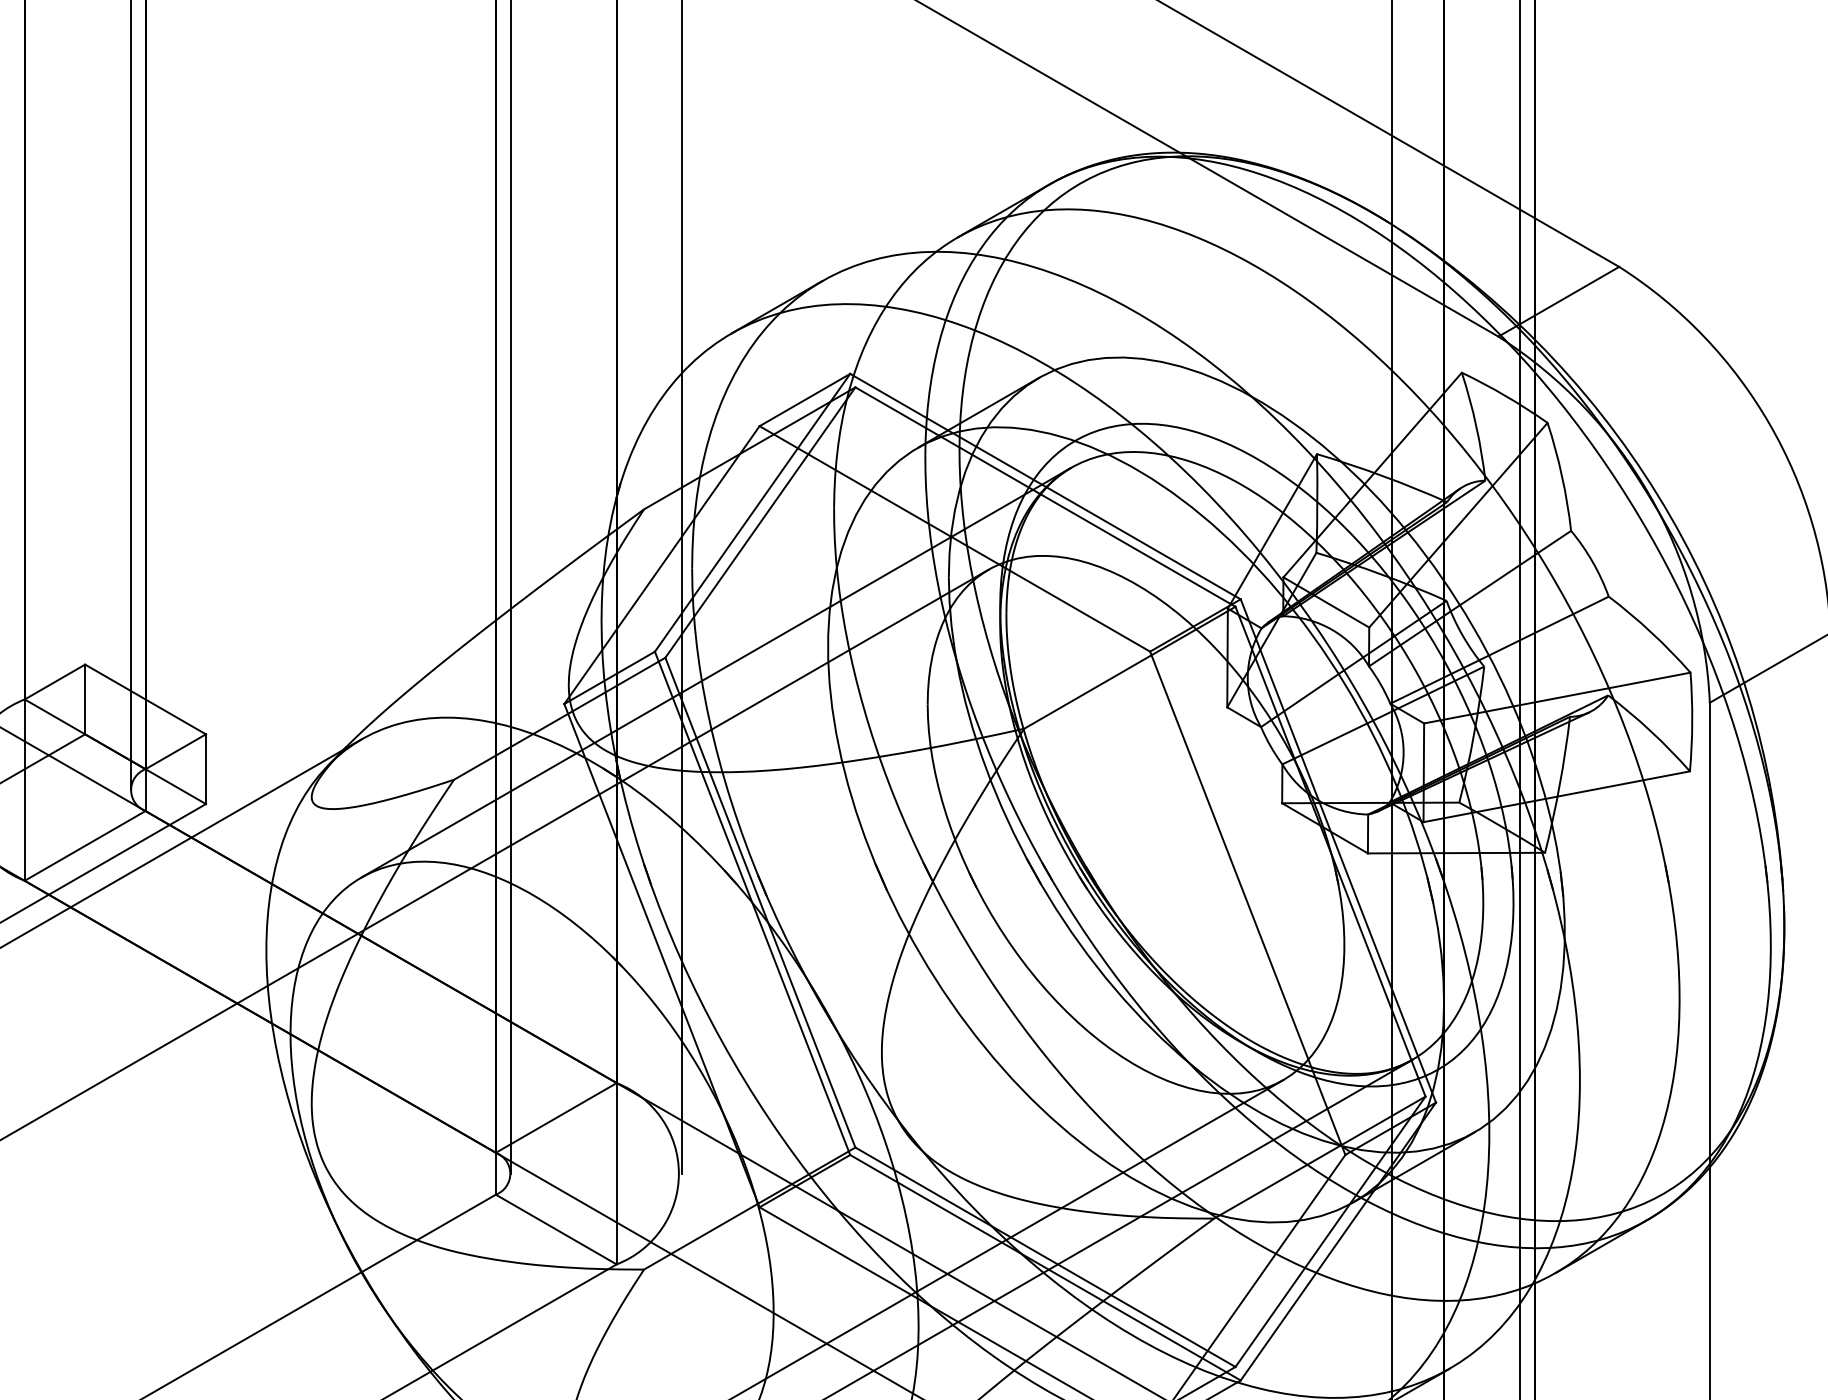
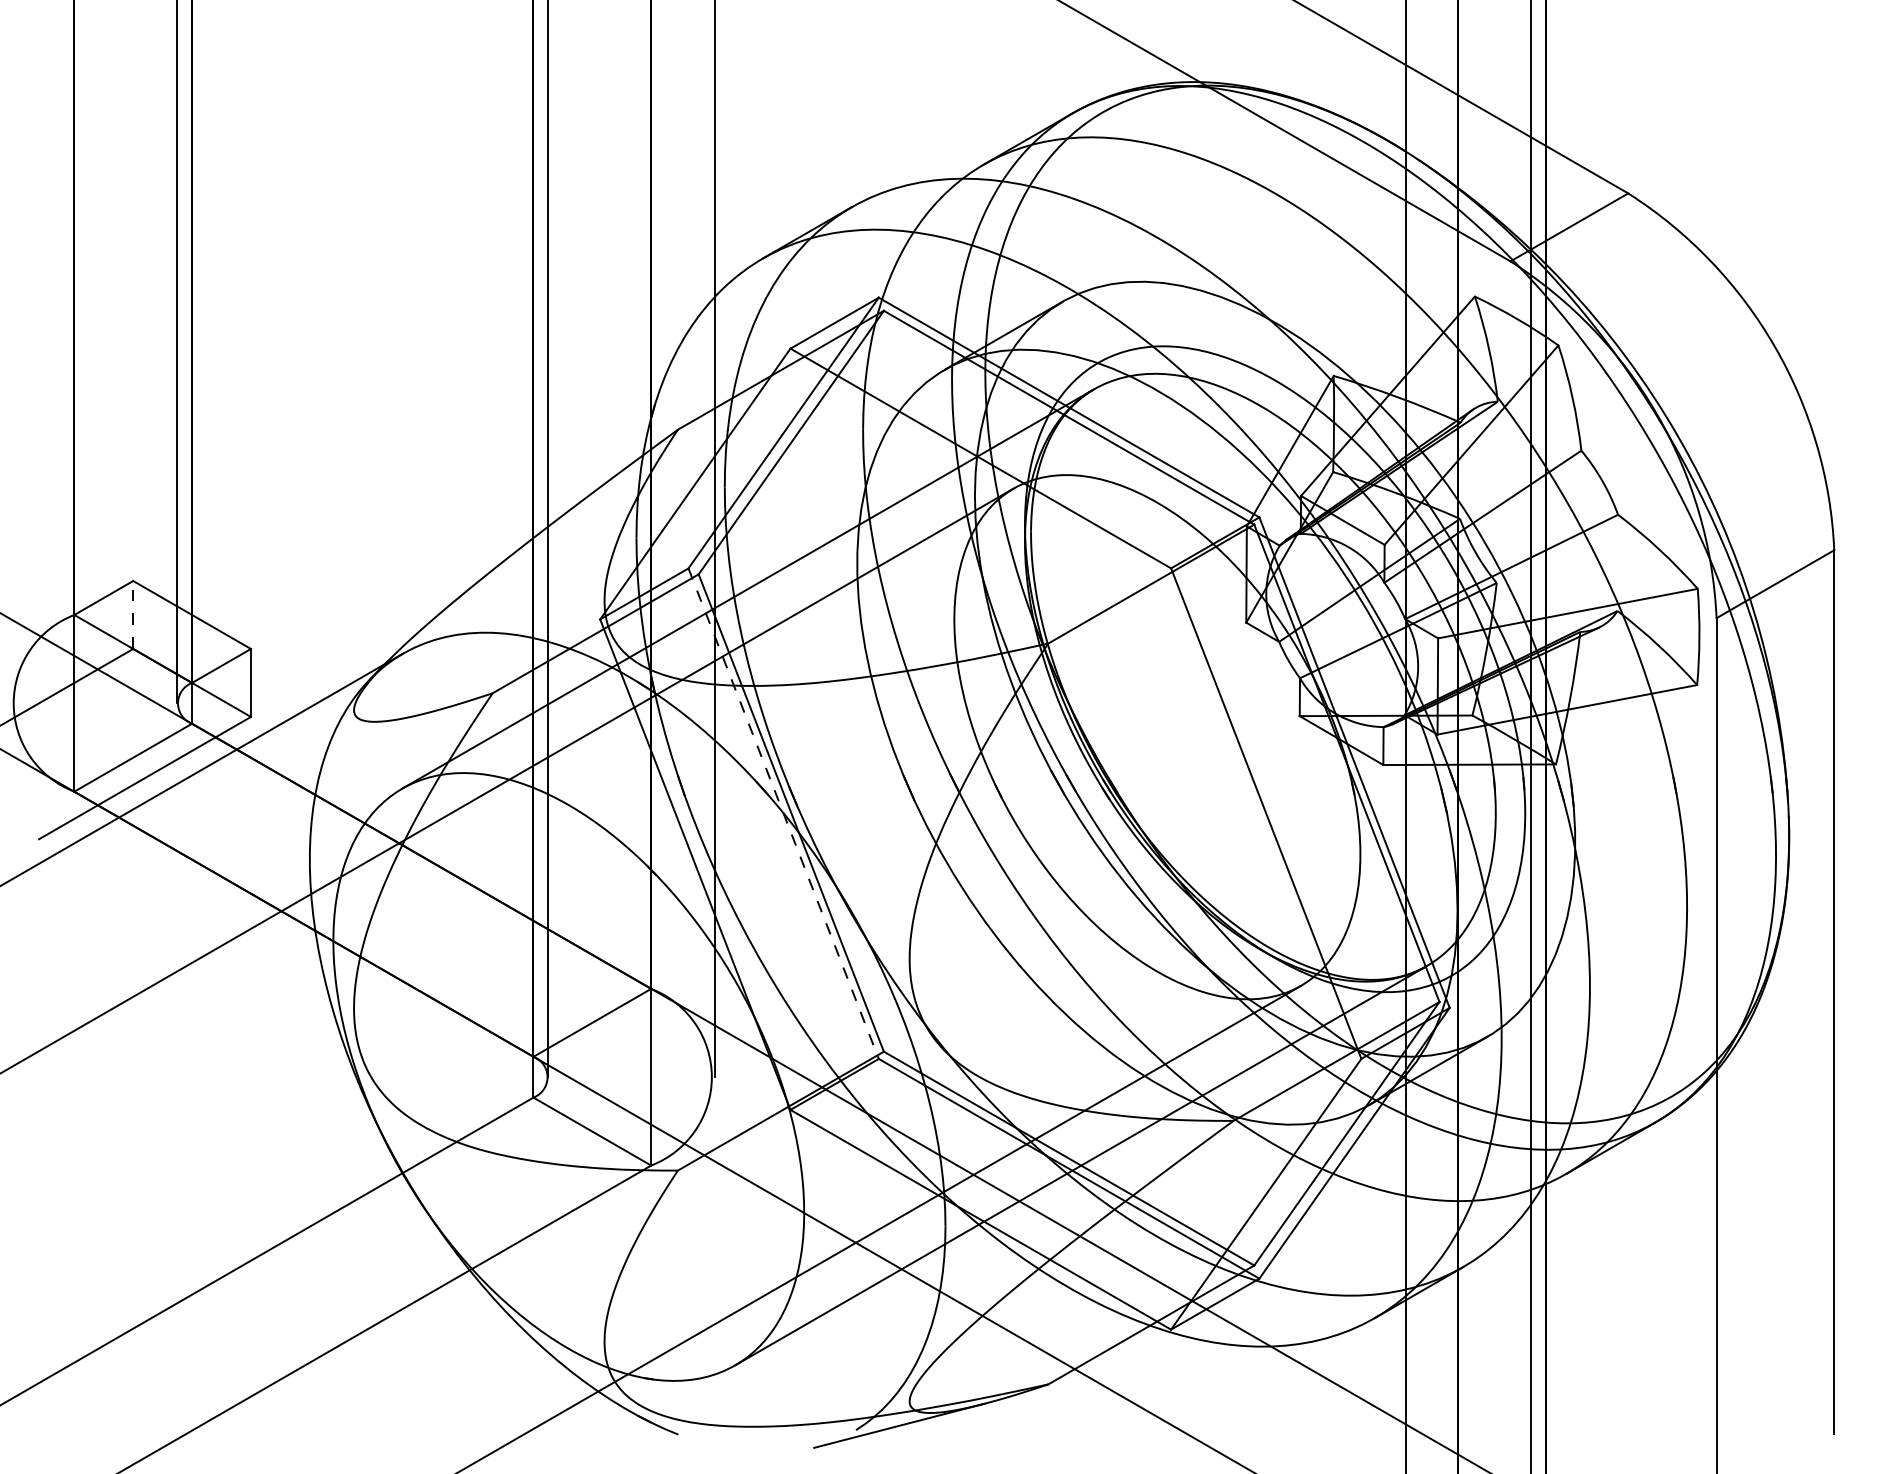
line: (85, 699) -> (133, 615), solid -> dashed
line: (752, 904) -> (783, 814), solid -> dashed

